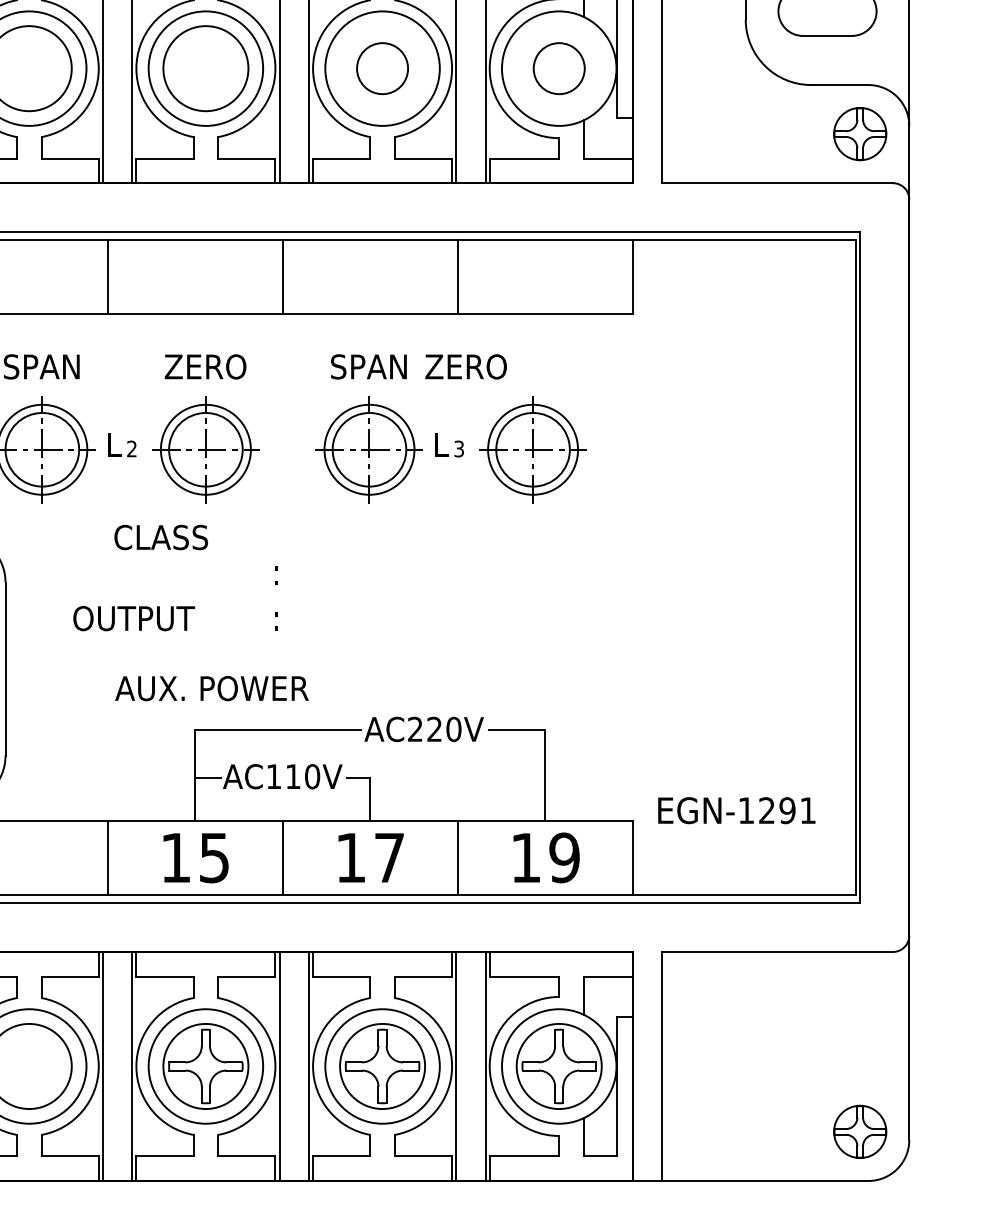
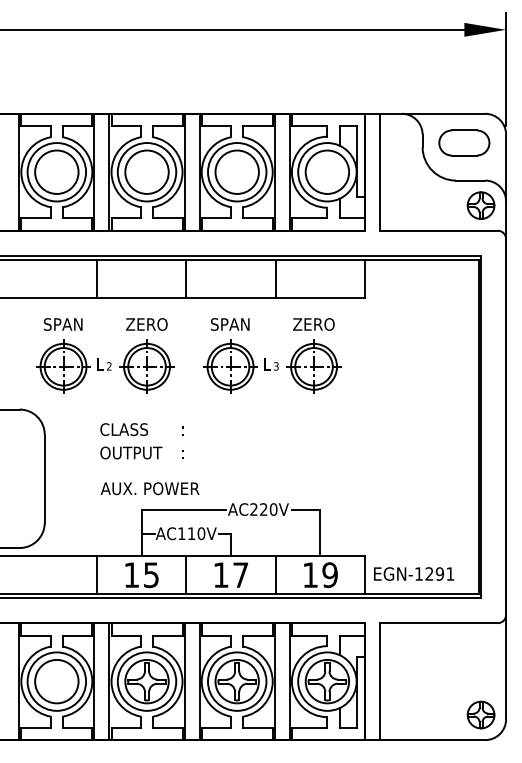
circle: (381, 67) -> (236, 171), size x1.67
circle: (559, 67) -> (327, 171), size x1.67
text: (465, 366) -> (313, 324), moved
text: (161, 537) -> (124, 429), moved
text: (134, 617) -> (131, 452), moved
text: (737, 809) -> (414, 573), moved

